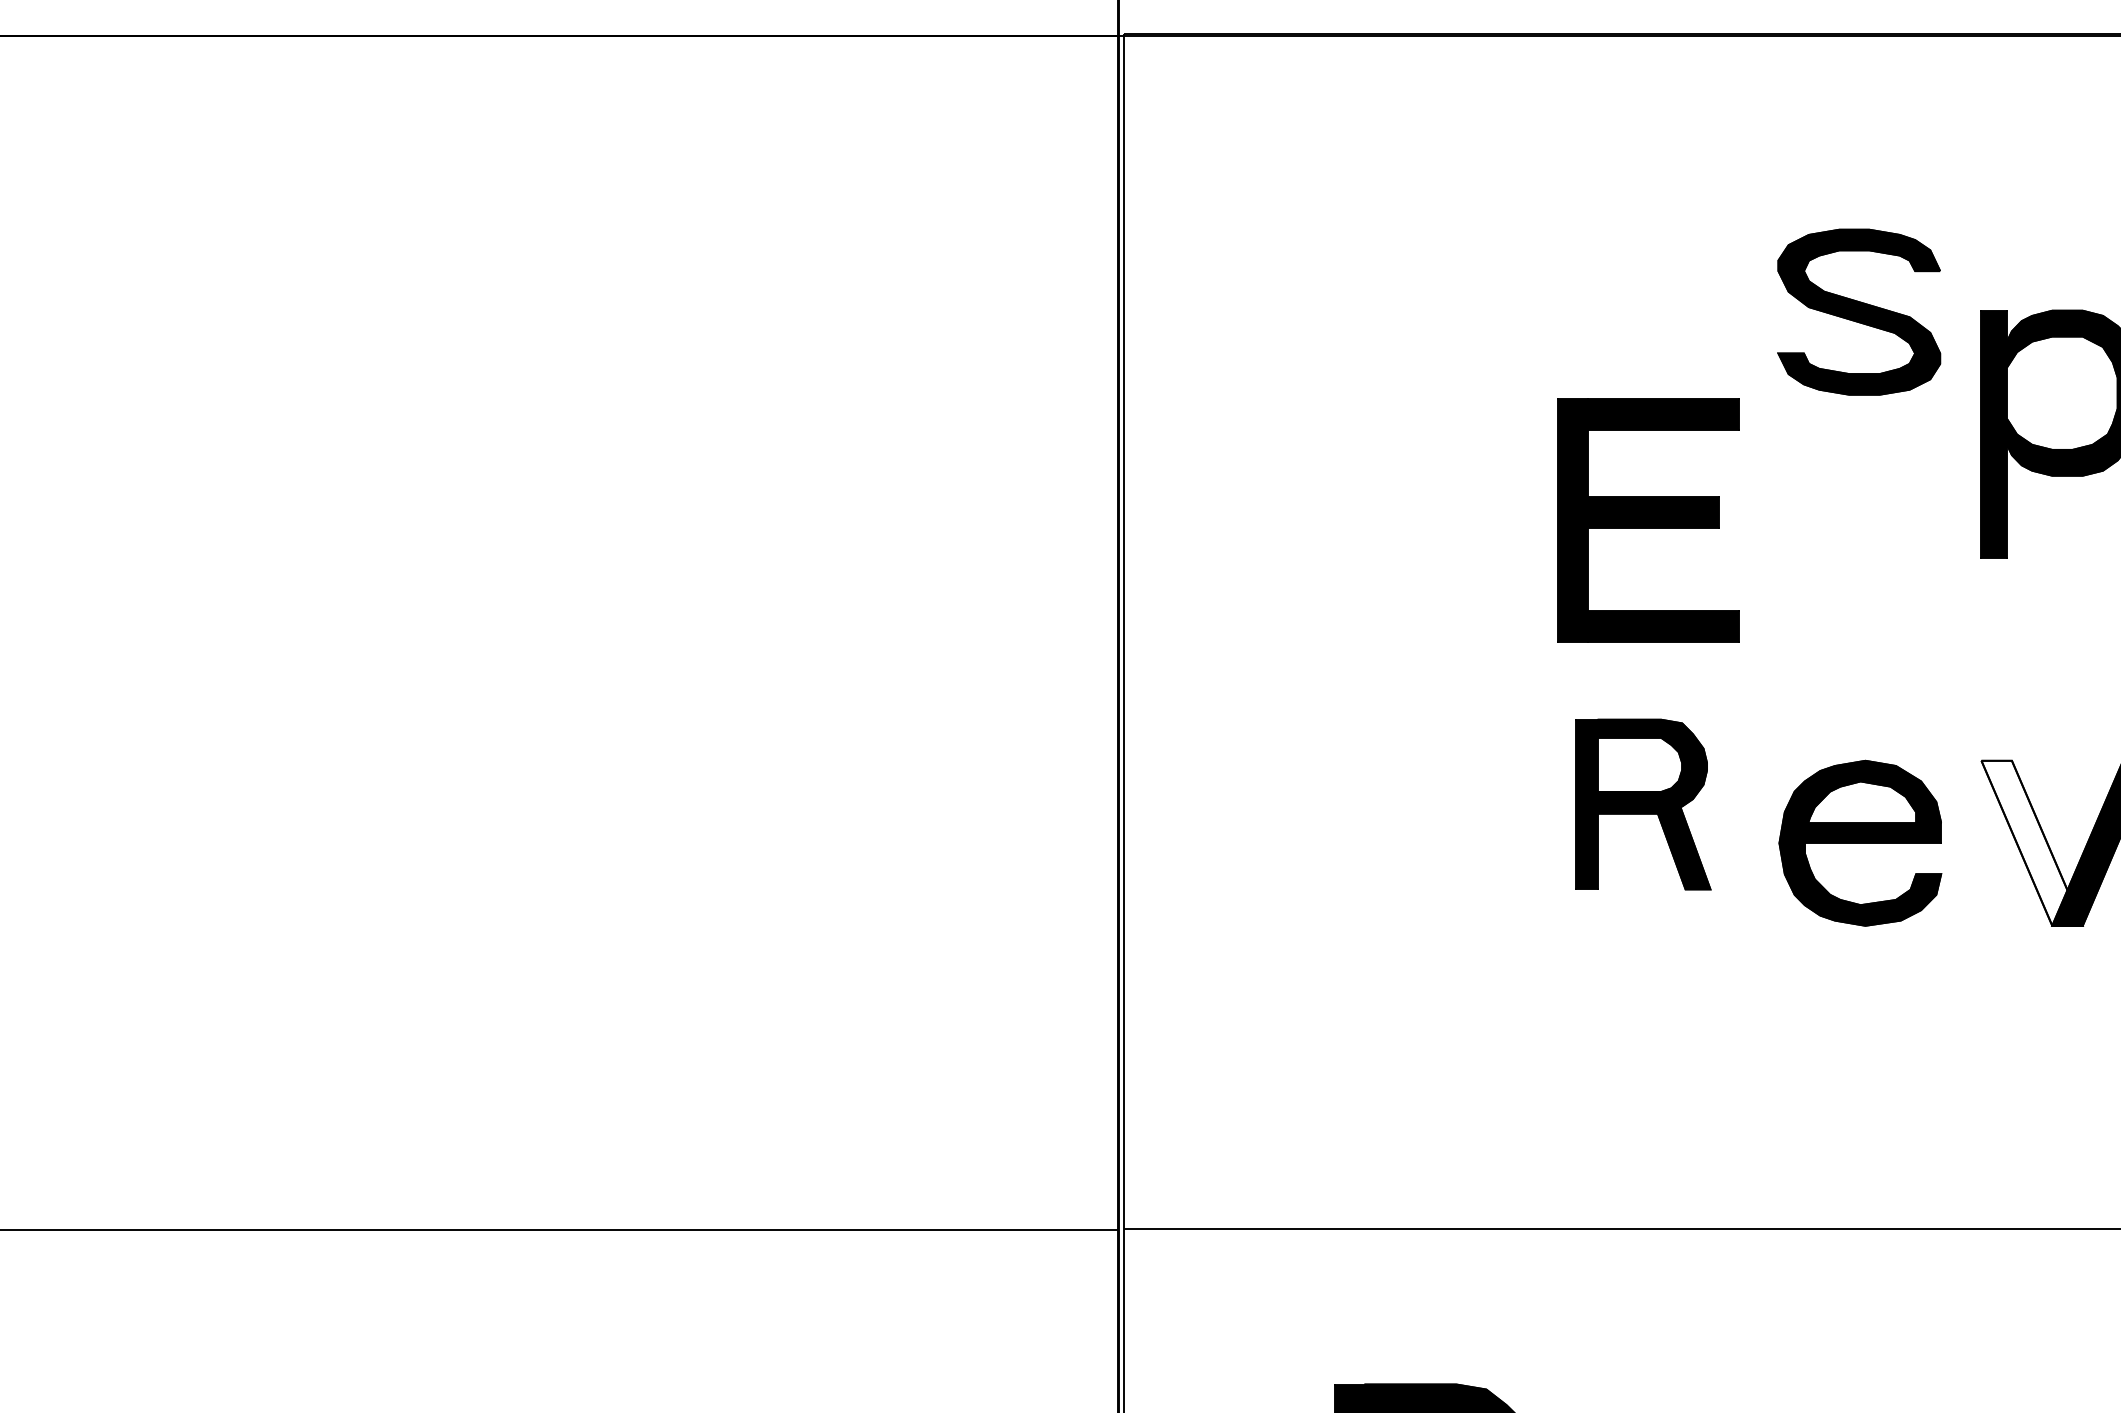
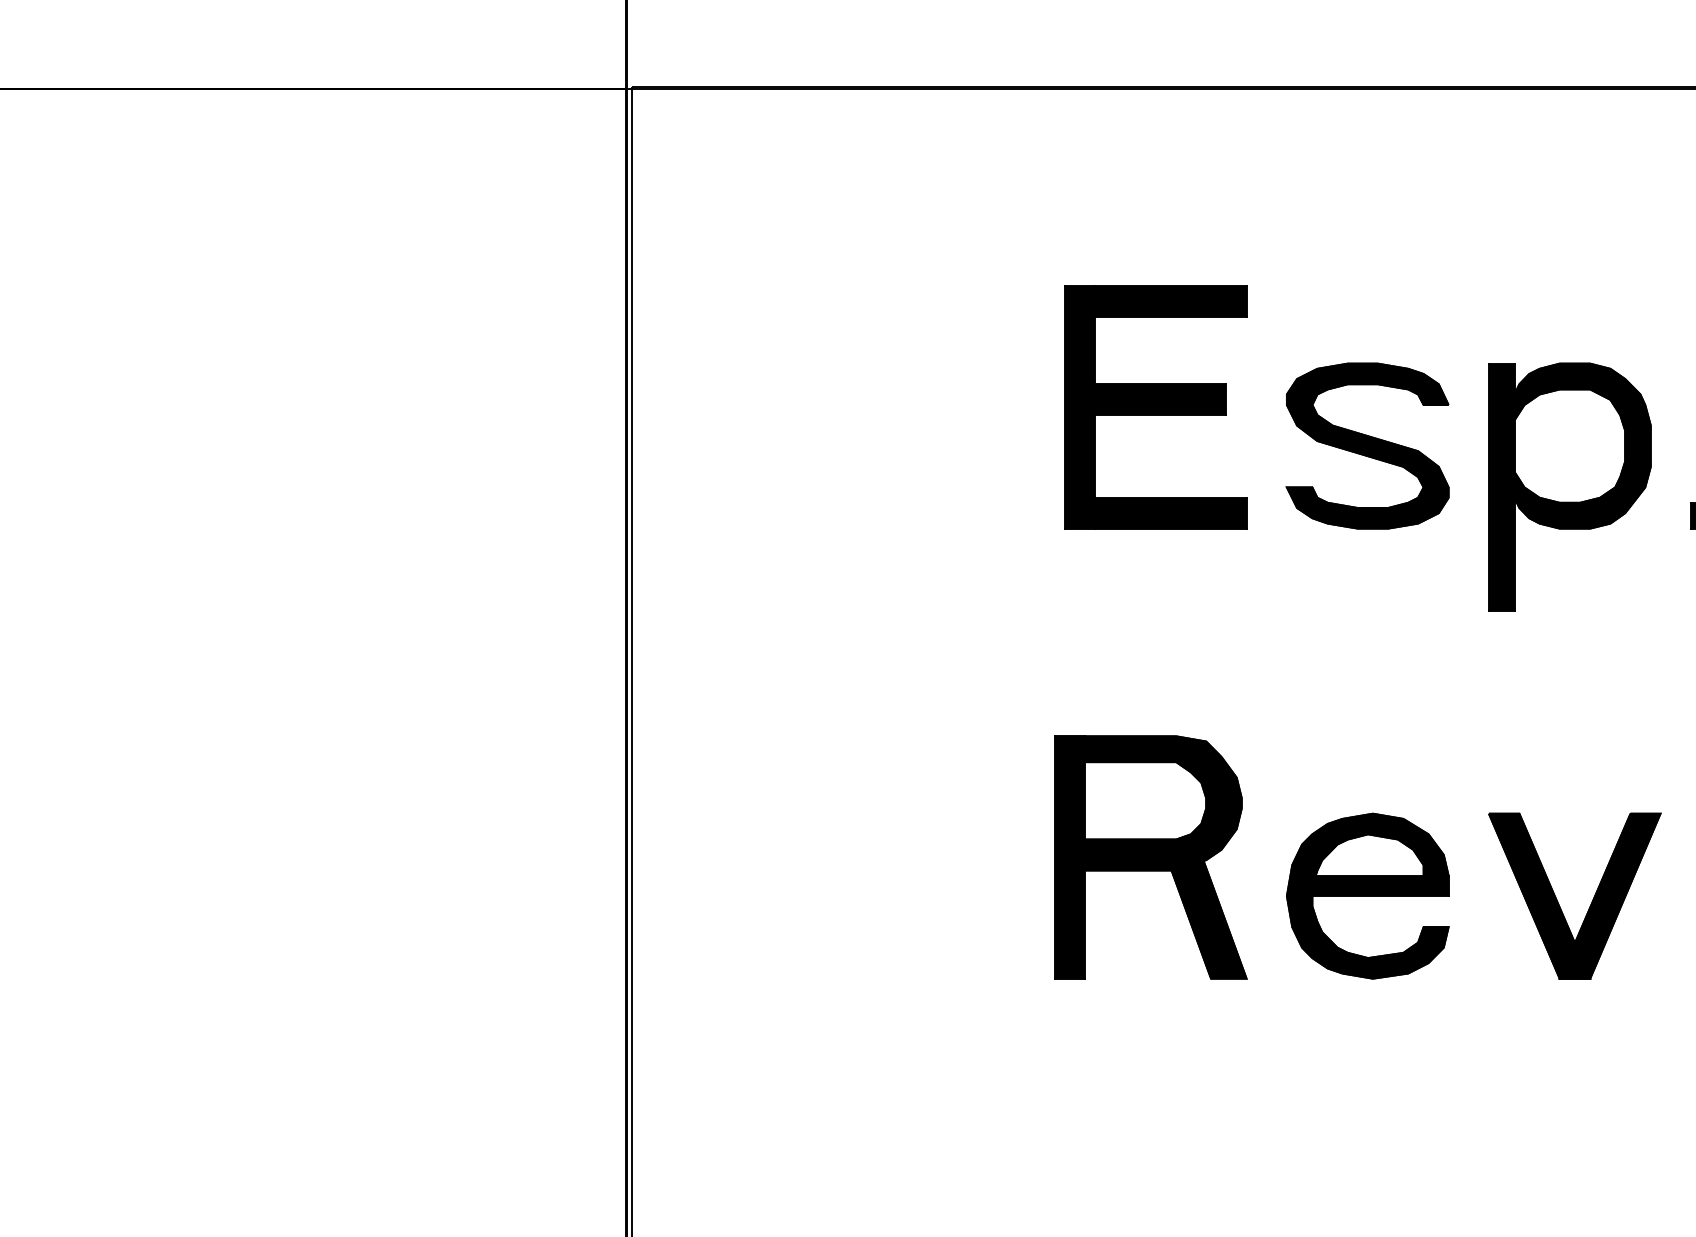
part: (1859, 311) -> (1367, 445), moved
part: (1648, 520) -> (1155, 407), moved
part: (1643, 804) -> (1150, 857), size x1.43
fill: (2031, 842) -> (1538, 895), added

